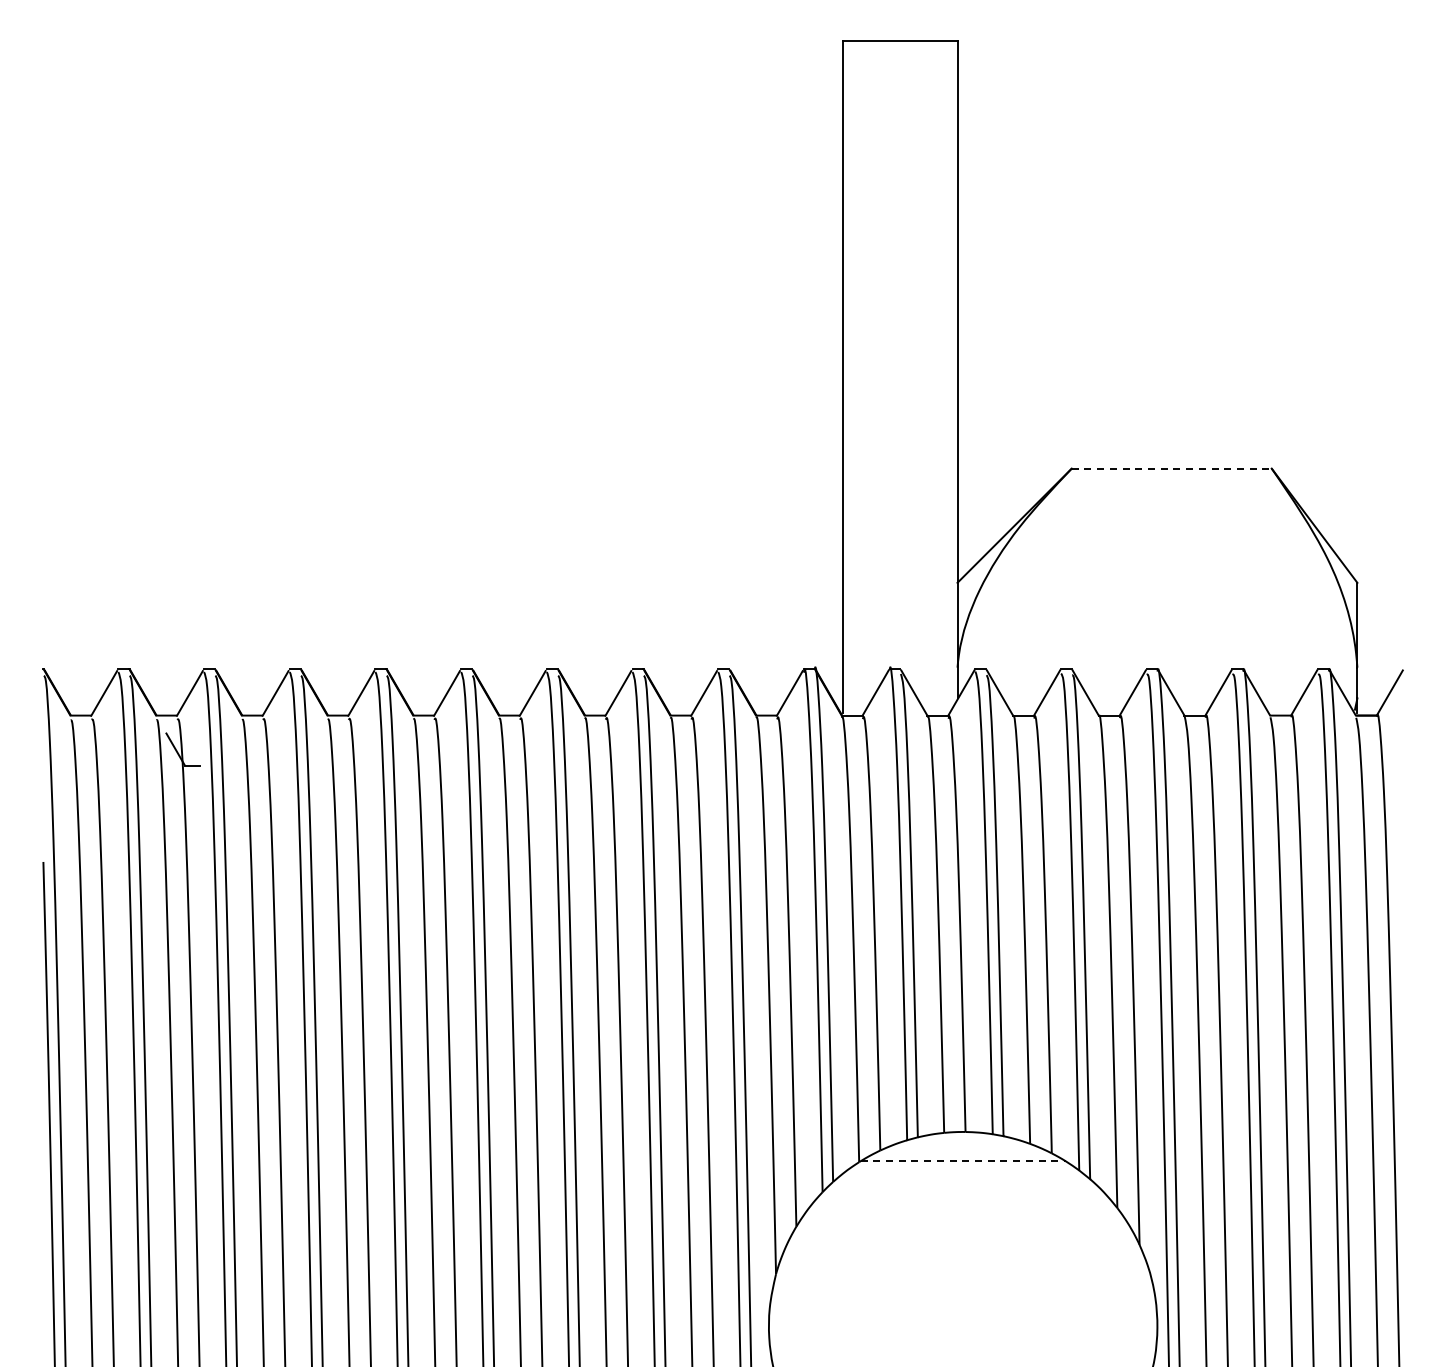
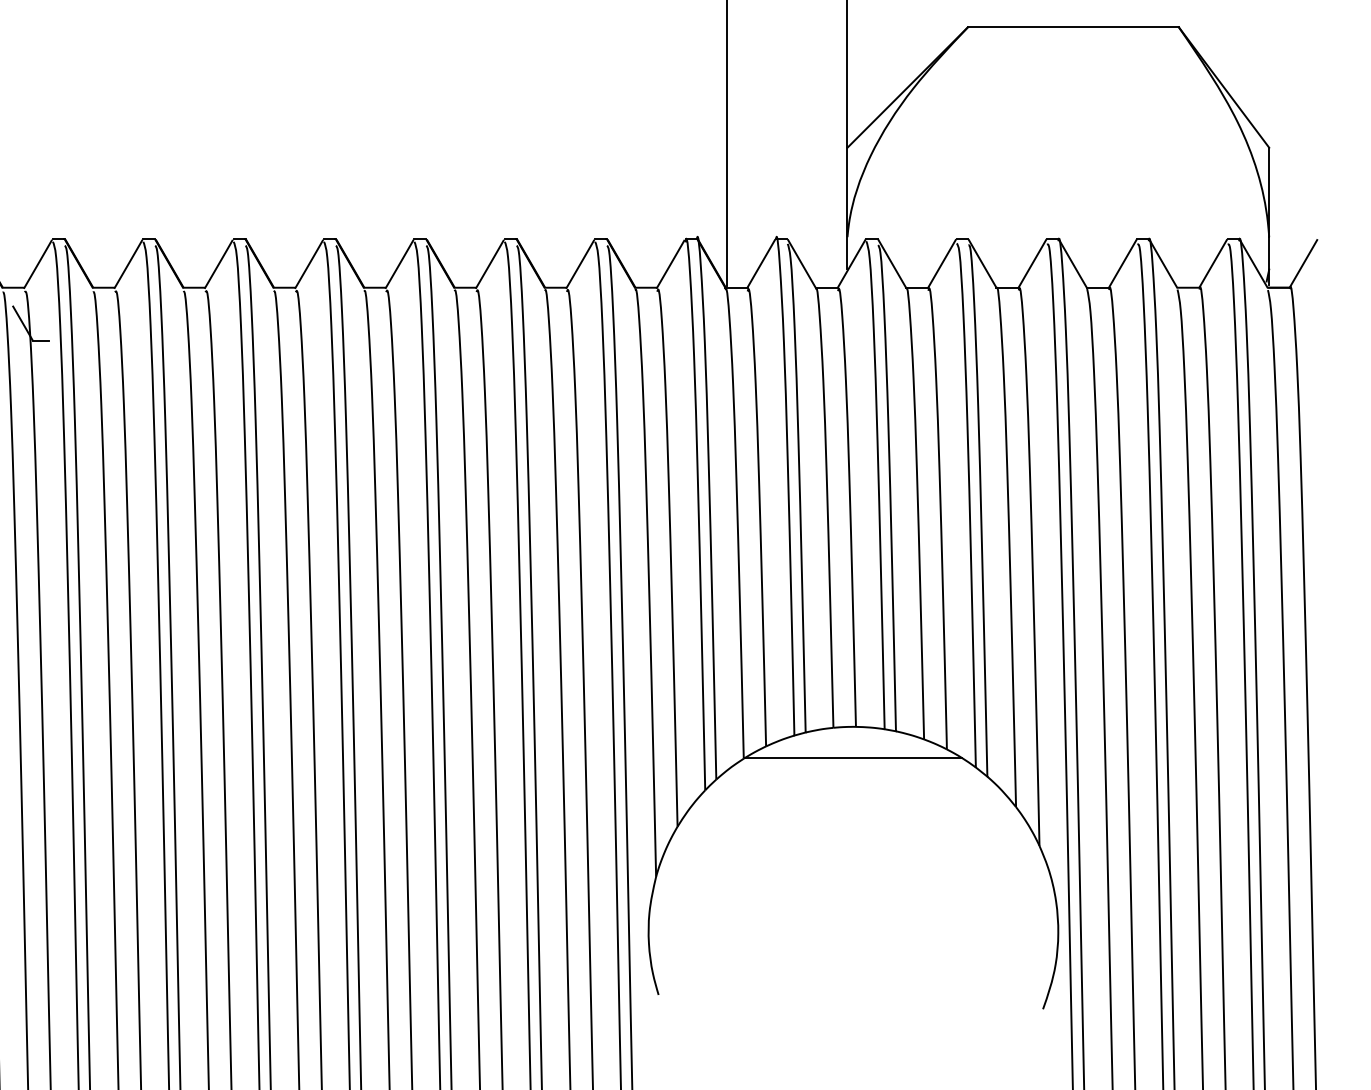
line: (1171, 468) -> (1073, 27), dashed -> solid
line: (963, 1161) -> (853, 757), dashed -> solid

